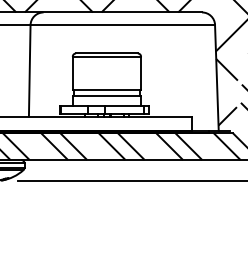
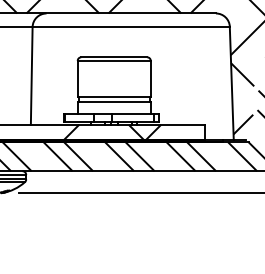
hatch: (105, 123) -> (112, 132), added

